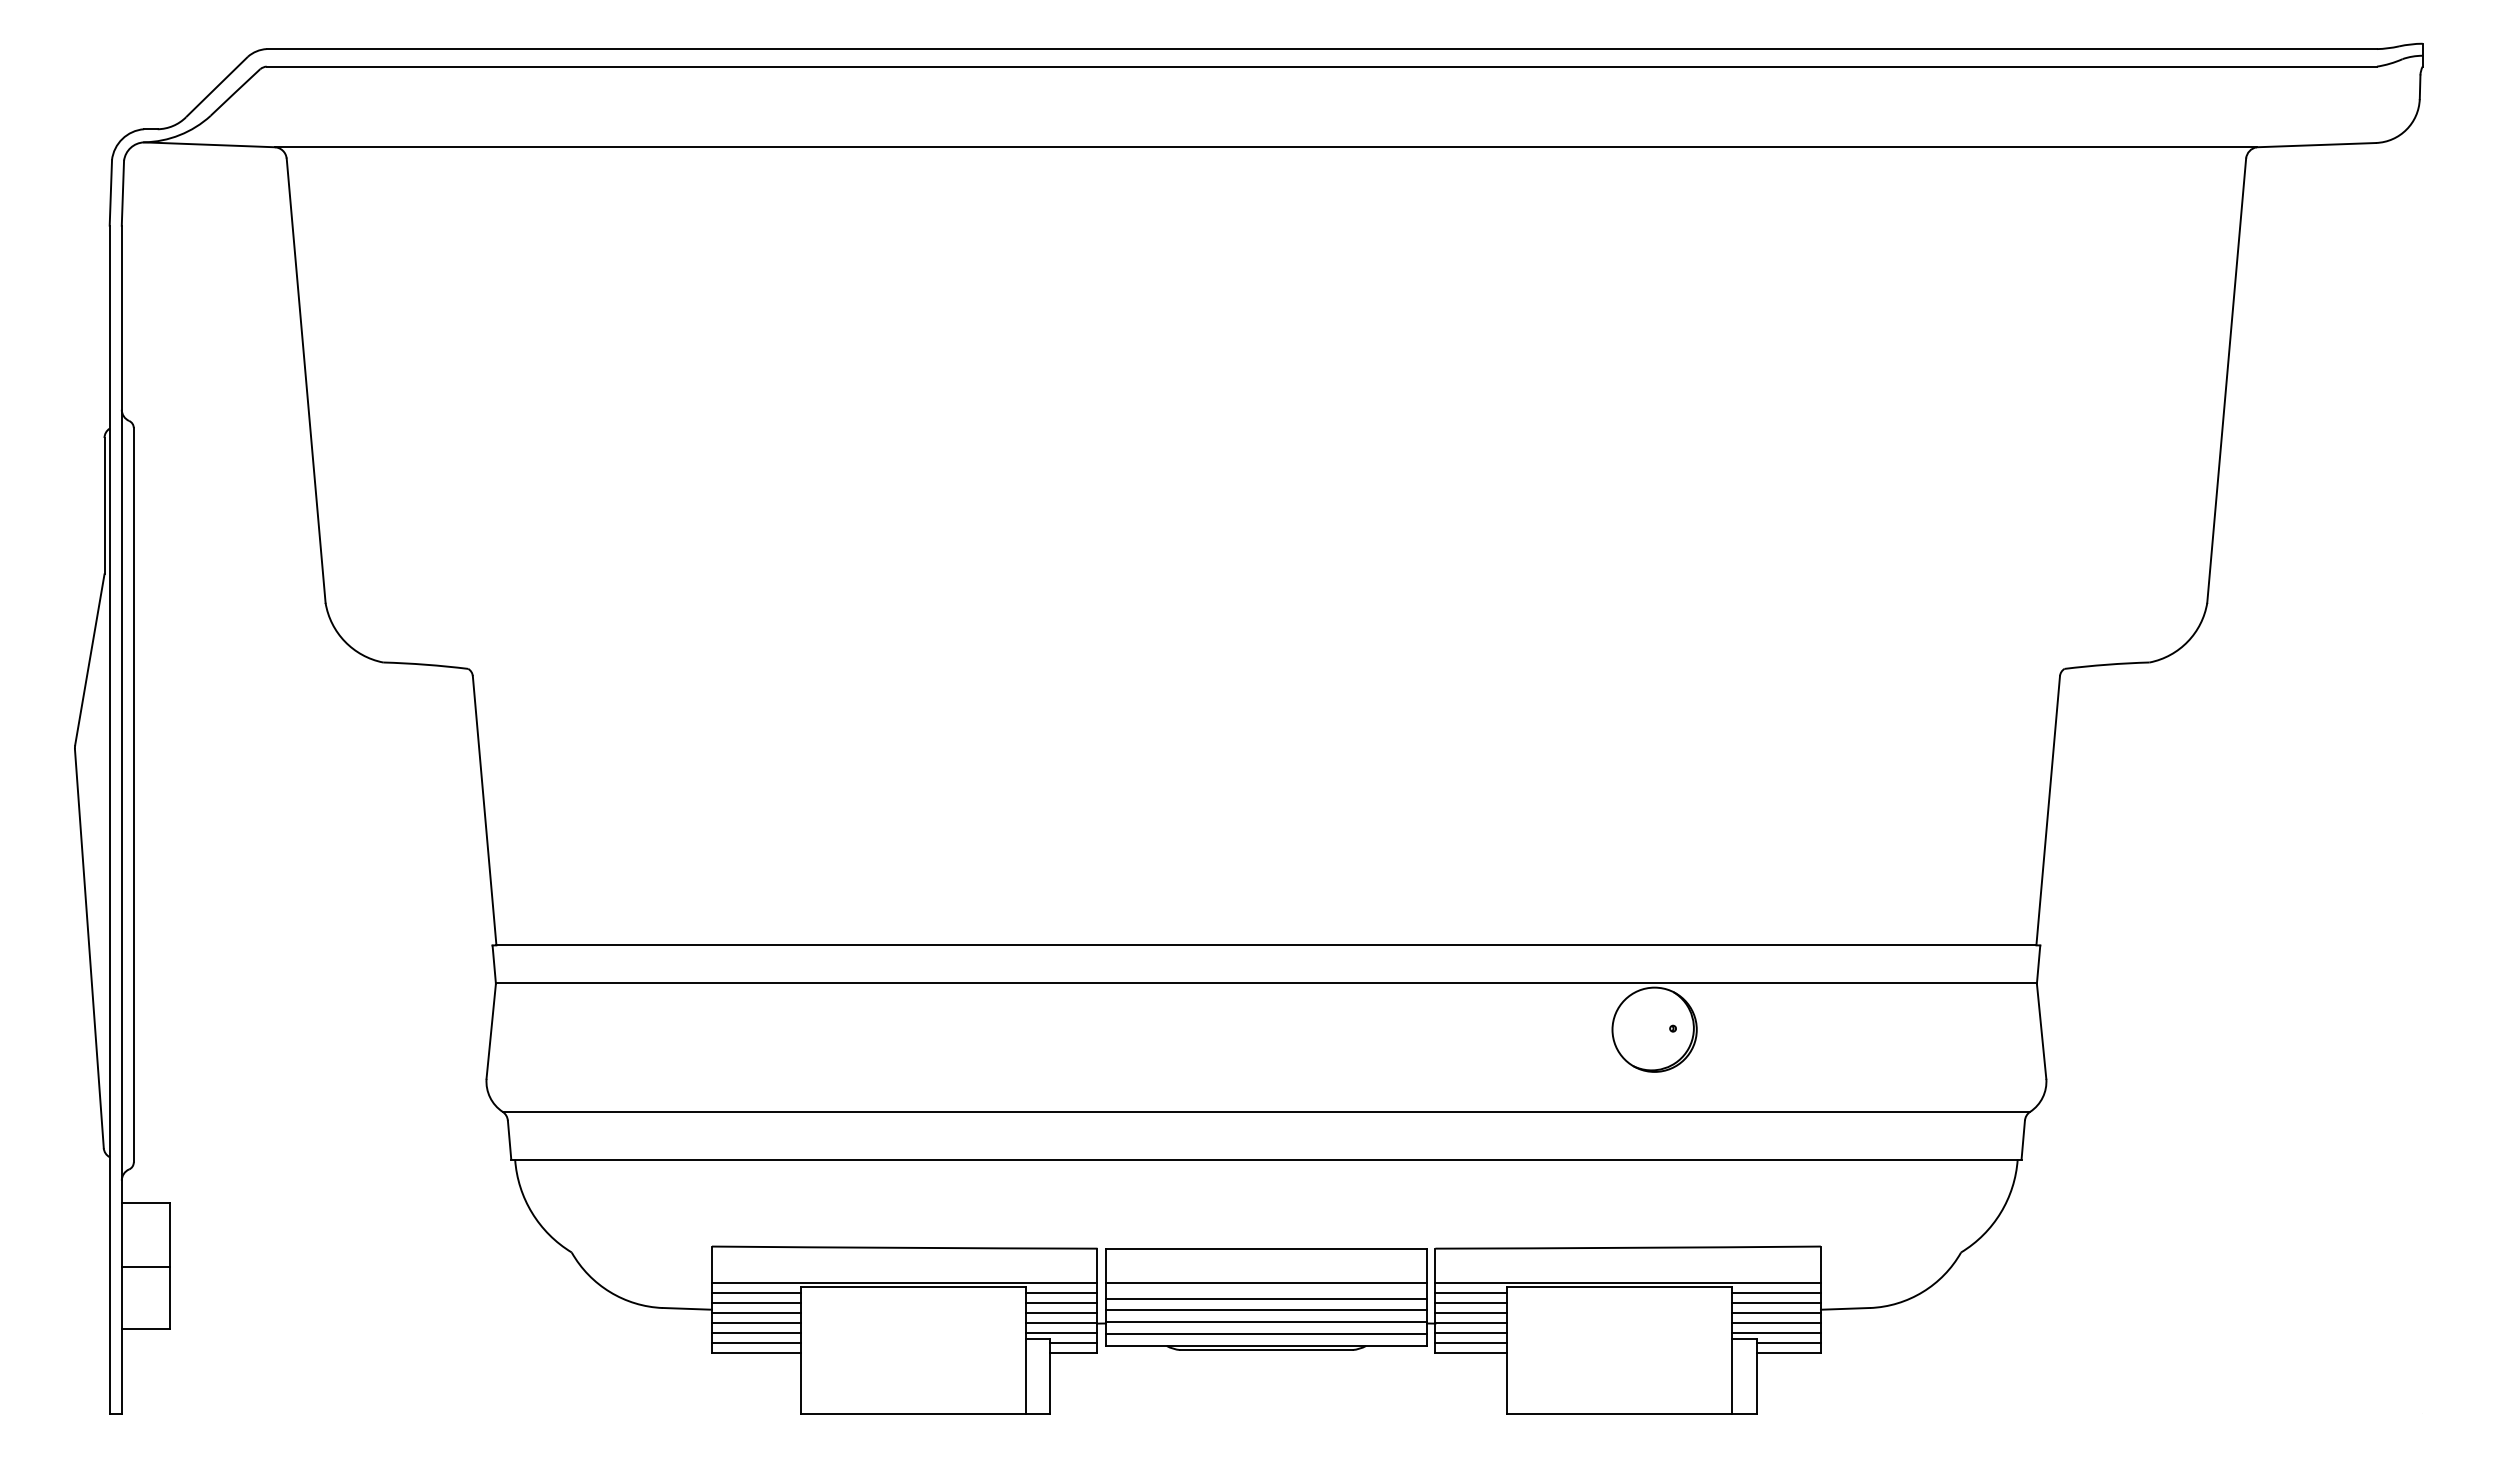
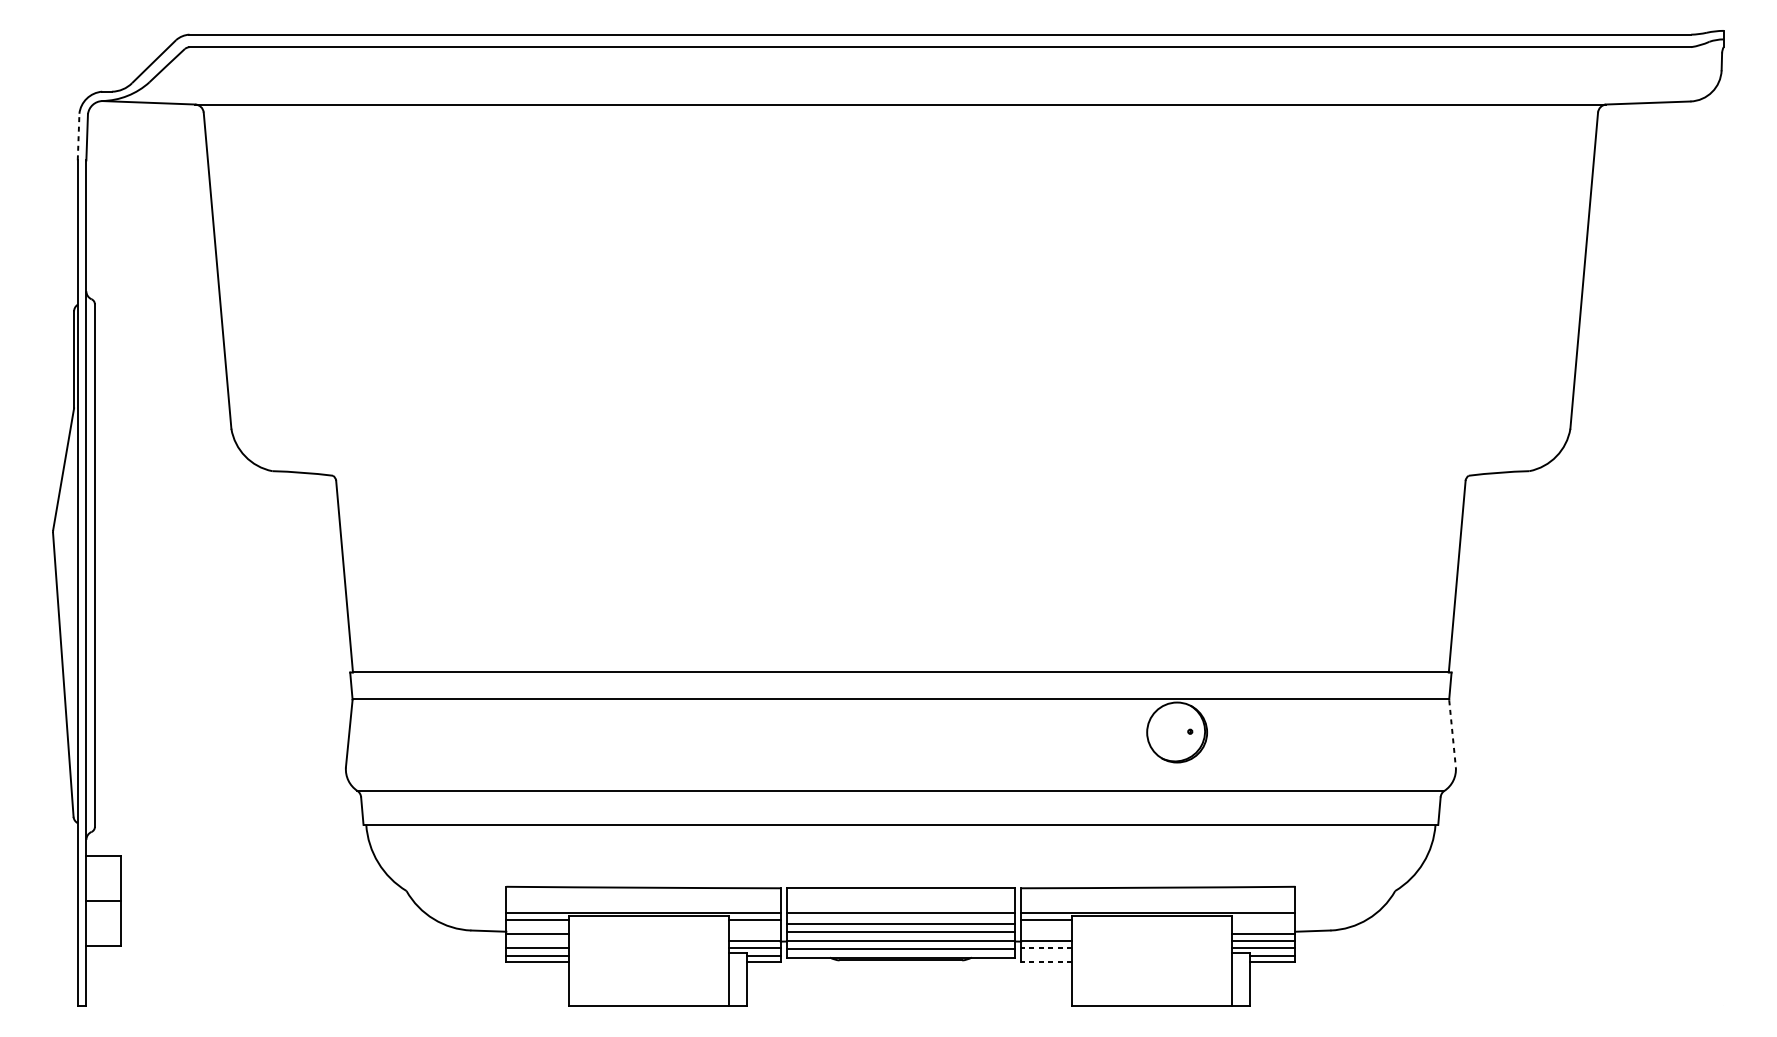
line: (110, 192) -> (78, 136), solid -> dashed
line: (2041, 1032) -> (1452, 734), solid -> dashed
line: (1776, 1293) -> (1263, 920), removed
line: (755, 1303) -> (537, 927), removed
line: (1061, 1303) -> (755, 927), removed
line: (1471, 1303) -> (1046, 927), removed
line: (1776, 1303) -> (1263, 927), removed
line: (1061, 1312) -> (755, 933), removed
line: (1471, 1312) -> (1046, 933), removed
line: (755, 1323) -> (537, 941), removed
line: (1471, 1333) -> (1046, 948), solid -> dashed
line: (1471, 1343) -> (1046, 955), removed
line: (1471, 1352) -> (1046, 962), solid -> dashed

